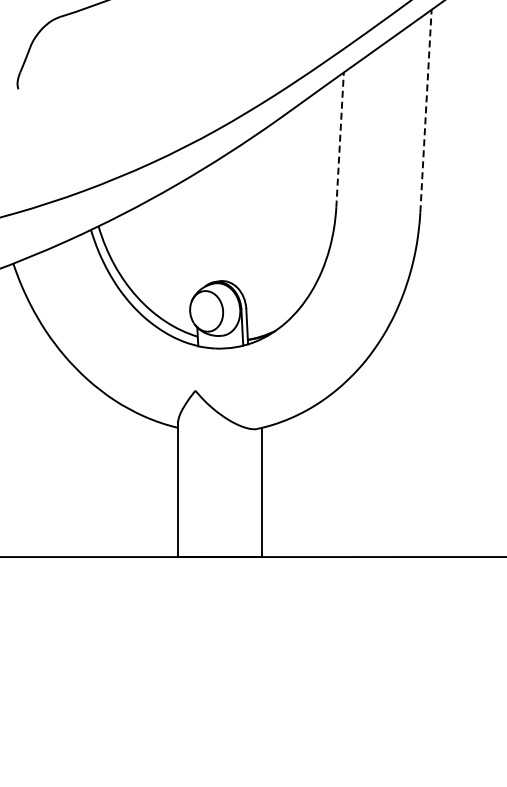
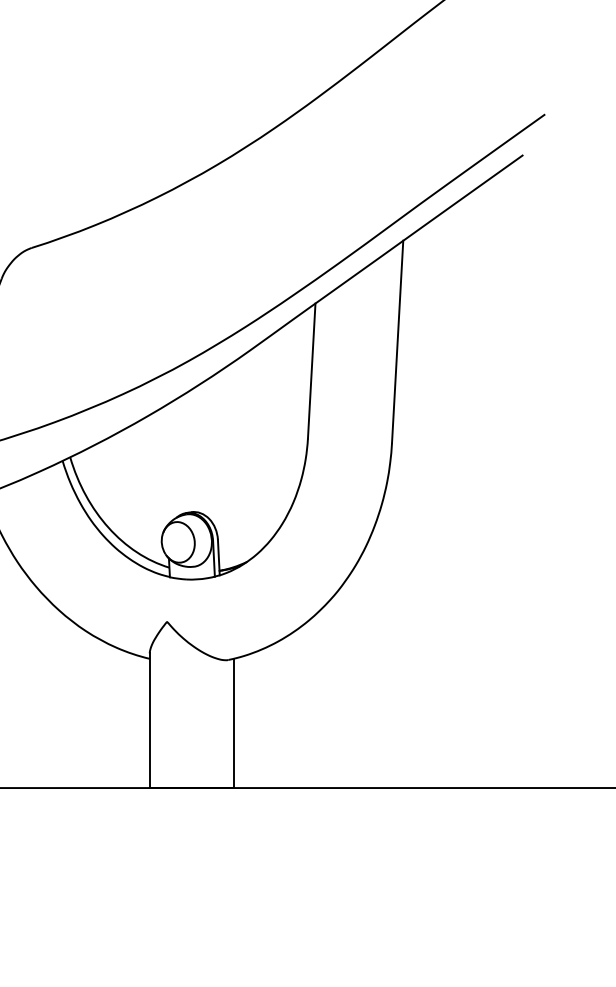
line: (425, 110) -> (397, 341), dashed -> solid
line: (339, 140) -> (311, 371), dashed -> solid

